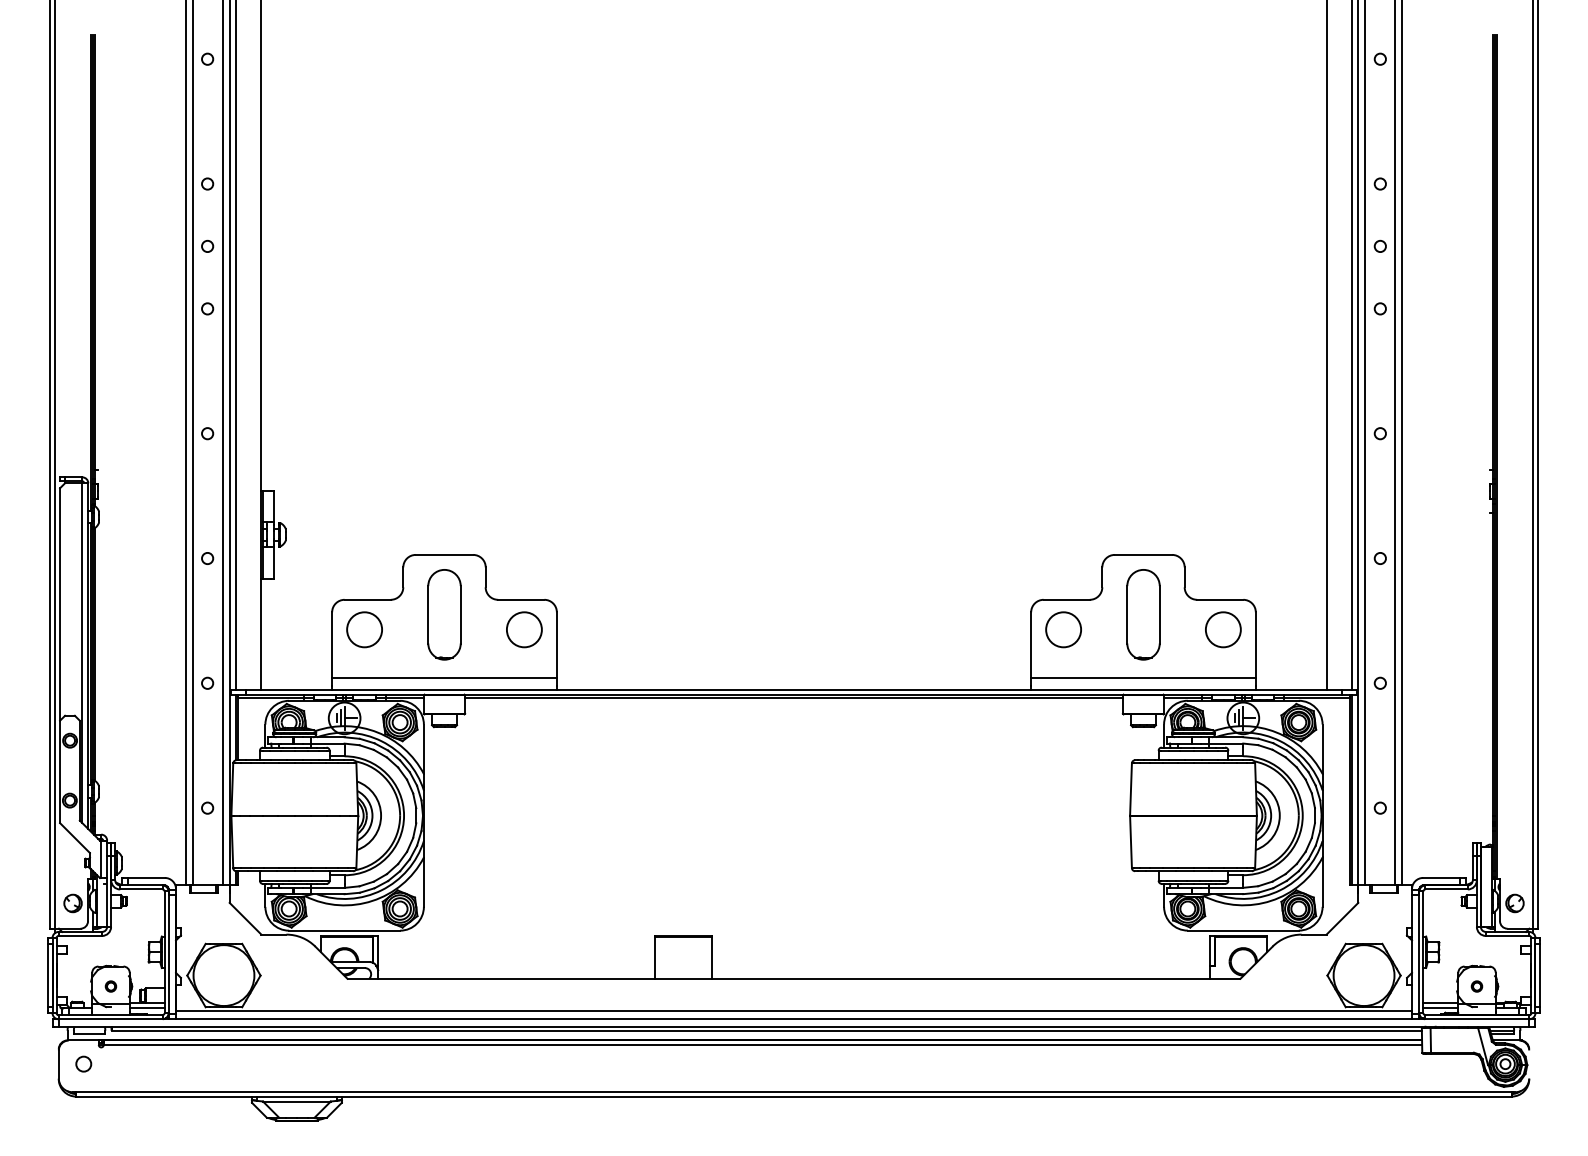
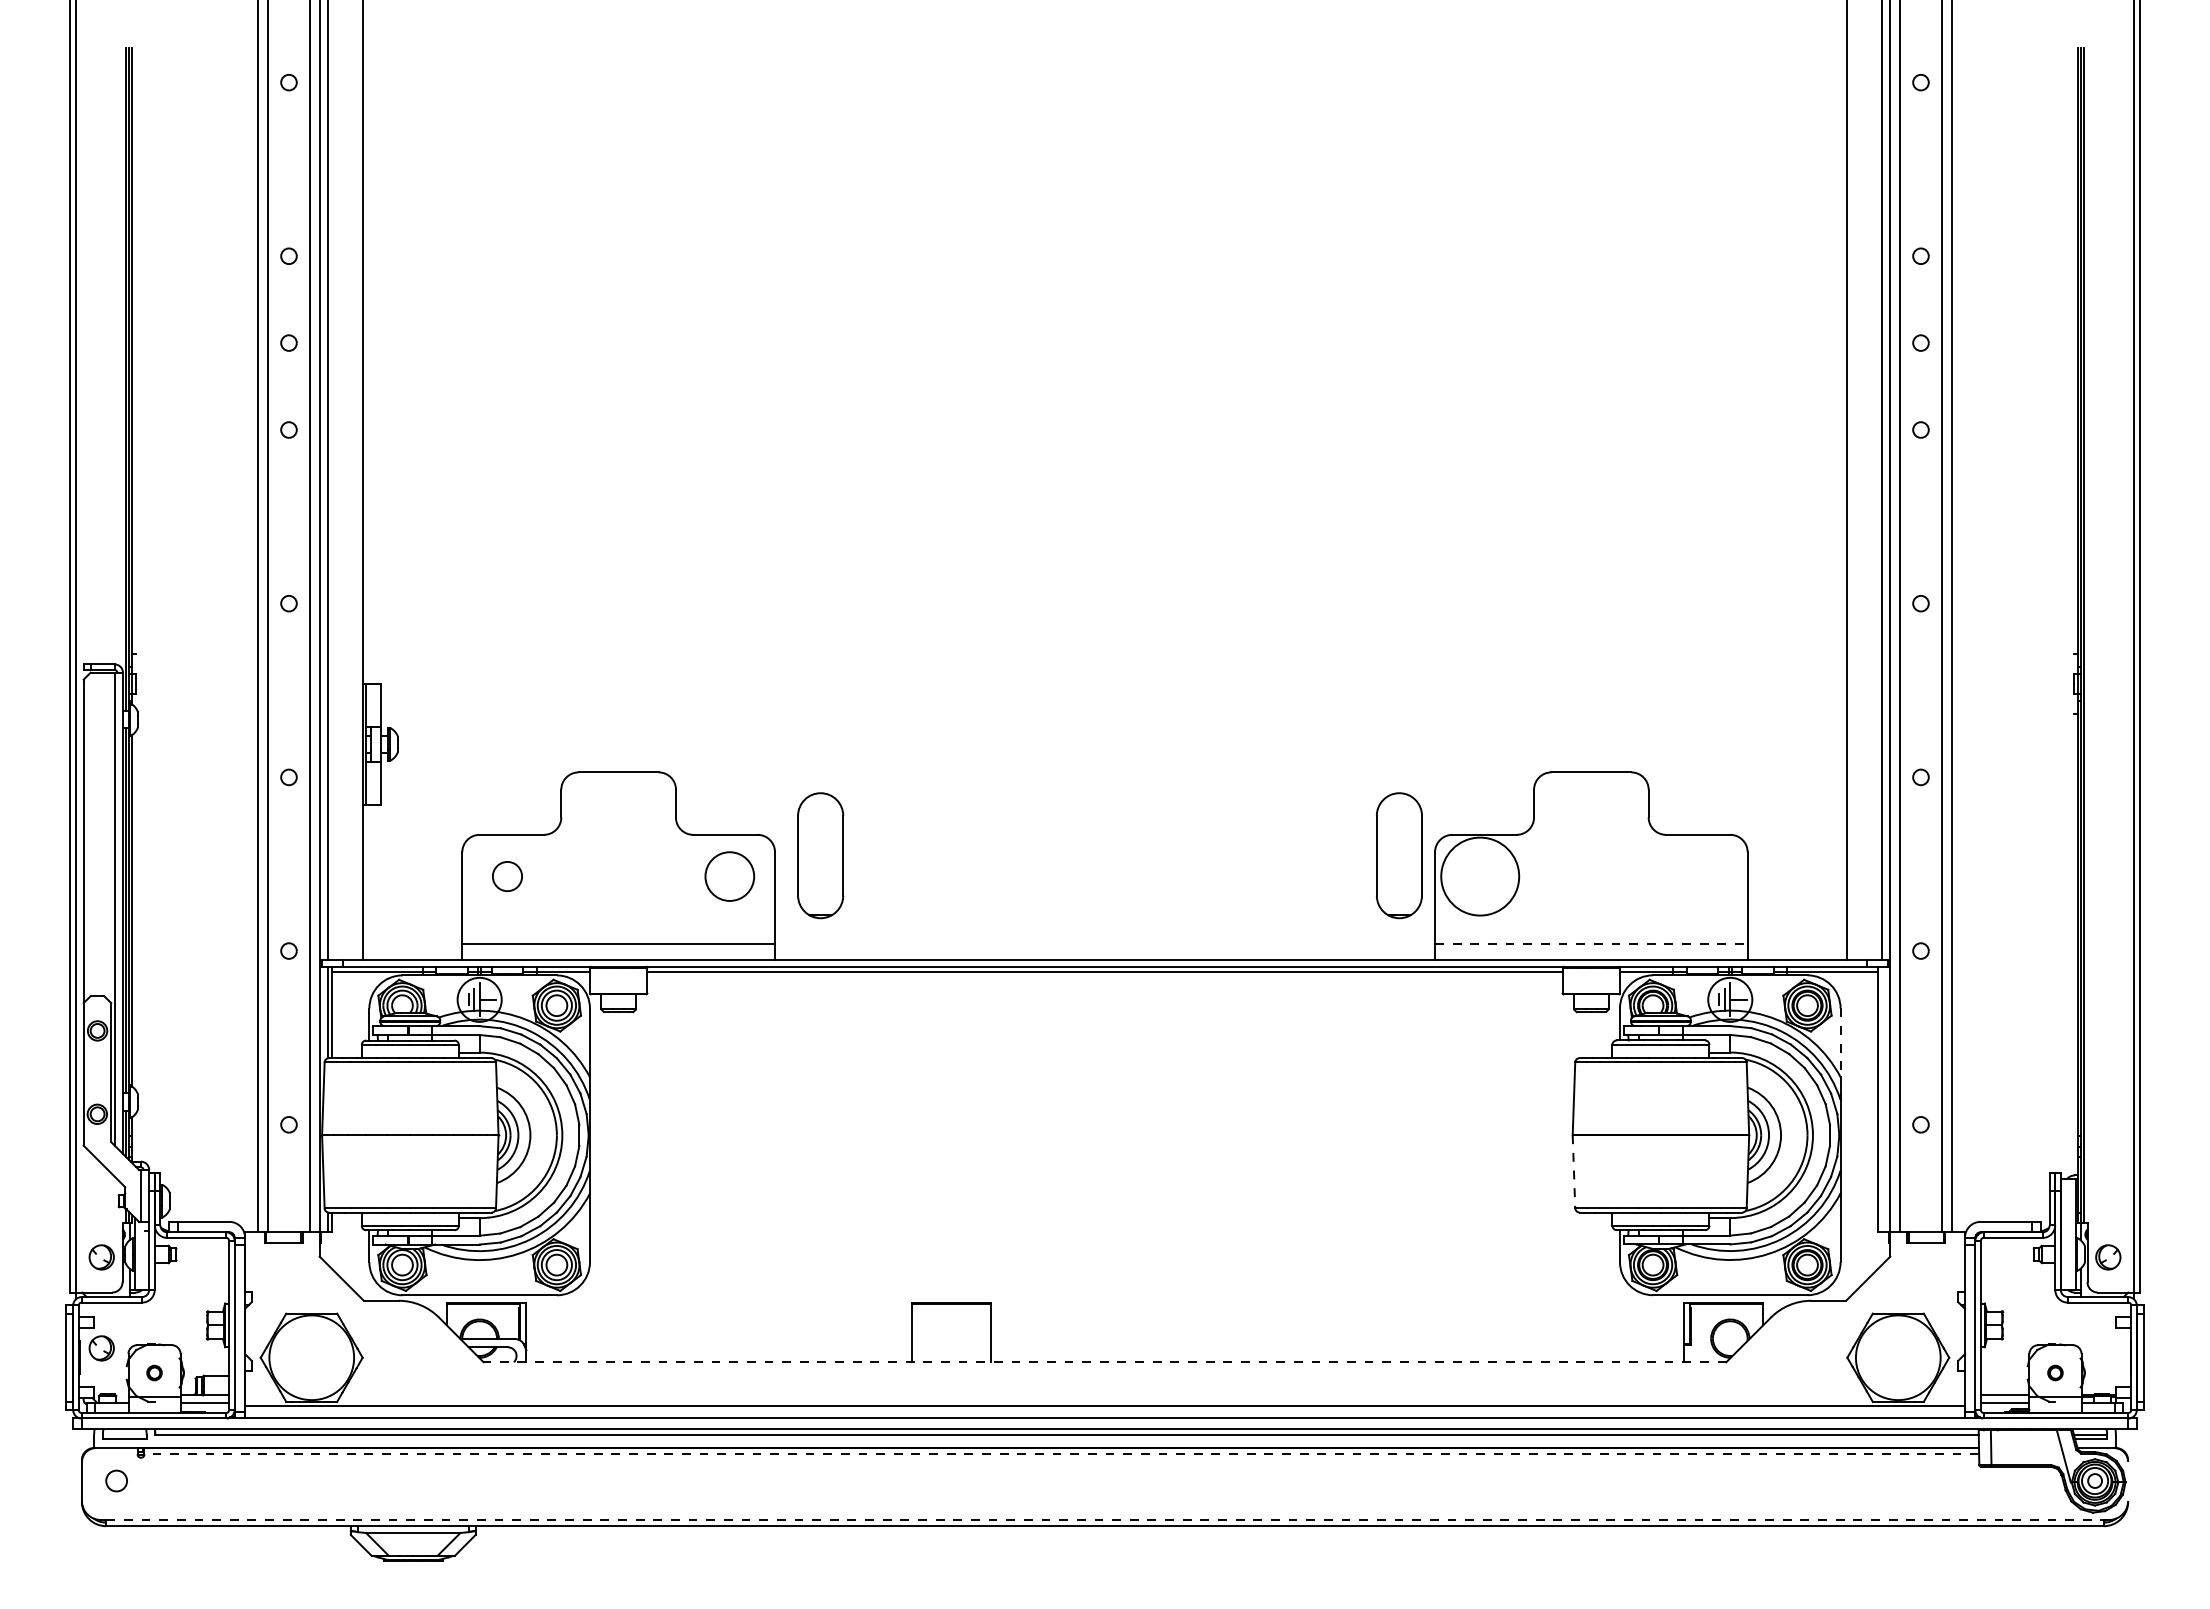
part: (444, 614) -> (820, 855), moved
part: (1143, 614) -> (1399, 855), moved
circle: (364, 629) -> (507, 876), size x0.6
circle: (1063, 629) -> (1479, 876), size x1.6
circle: (1223, 629) -> (1702, 876), removed
line: (1143, 678) -> (1591, 944), solid -> dashed
line: (1322, 749) -> (1840, 1043), solid -> dashed
line: (1351, 789) -> (1881, 1099), removed
line: (1131, 842) -> (1574, 1172), solid -> dashed
part: (72, 968) -> (101, 1348), added
line: (793, 978) -> (1104, 1362), solid -> dashed
line: (762, 1045) -> (1061, 1454), solid -> dashed
line: (794, 1091) -> (1105, 1519), solid -> dashed

